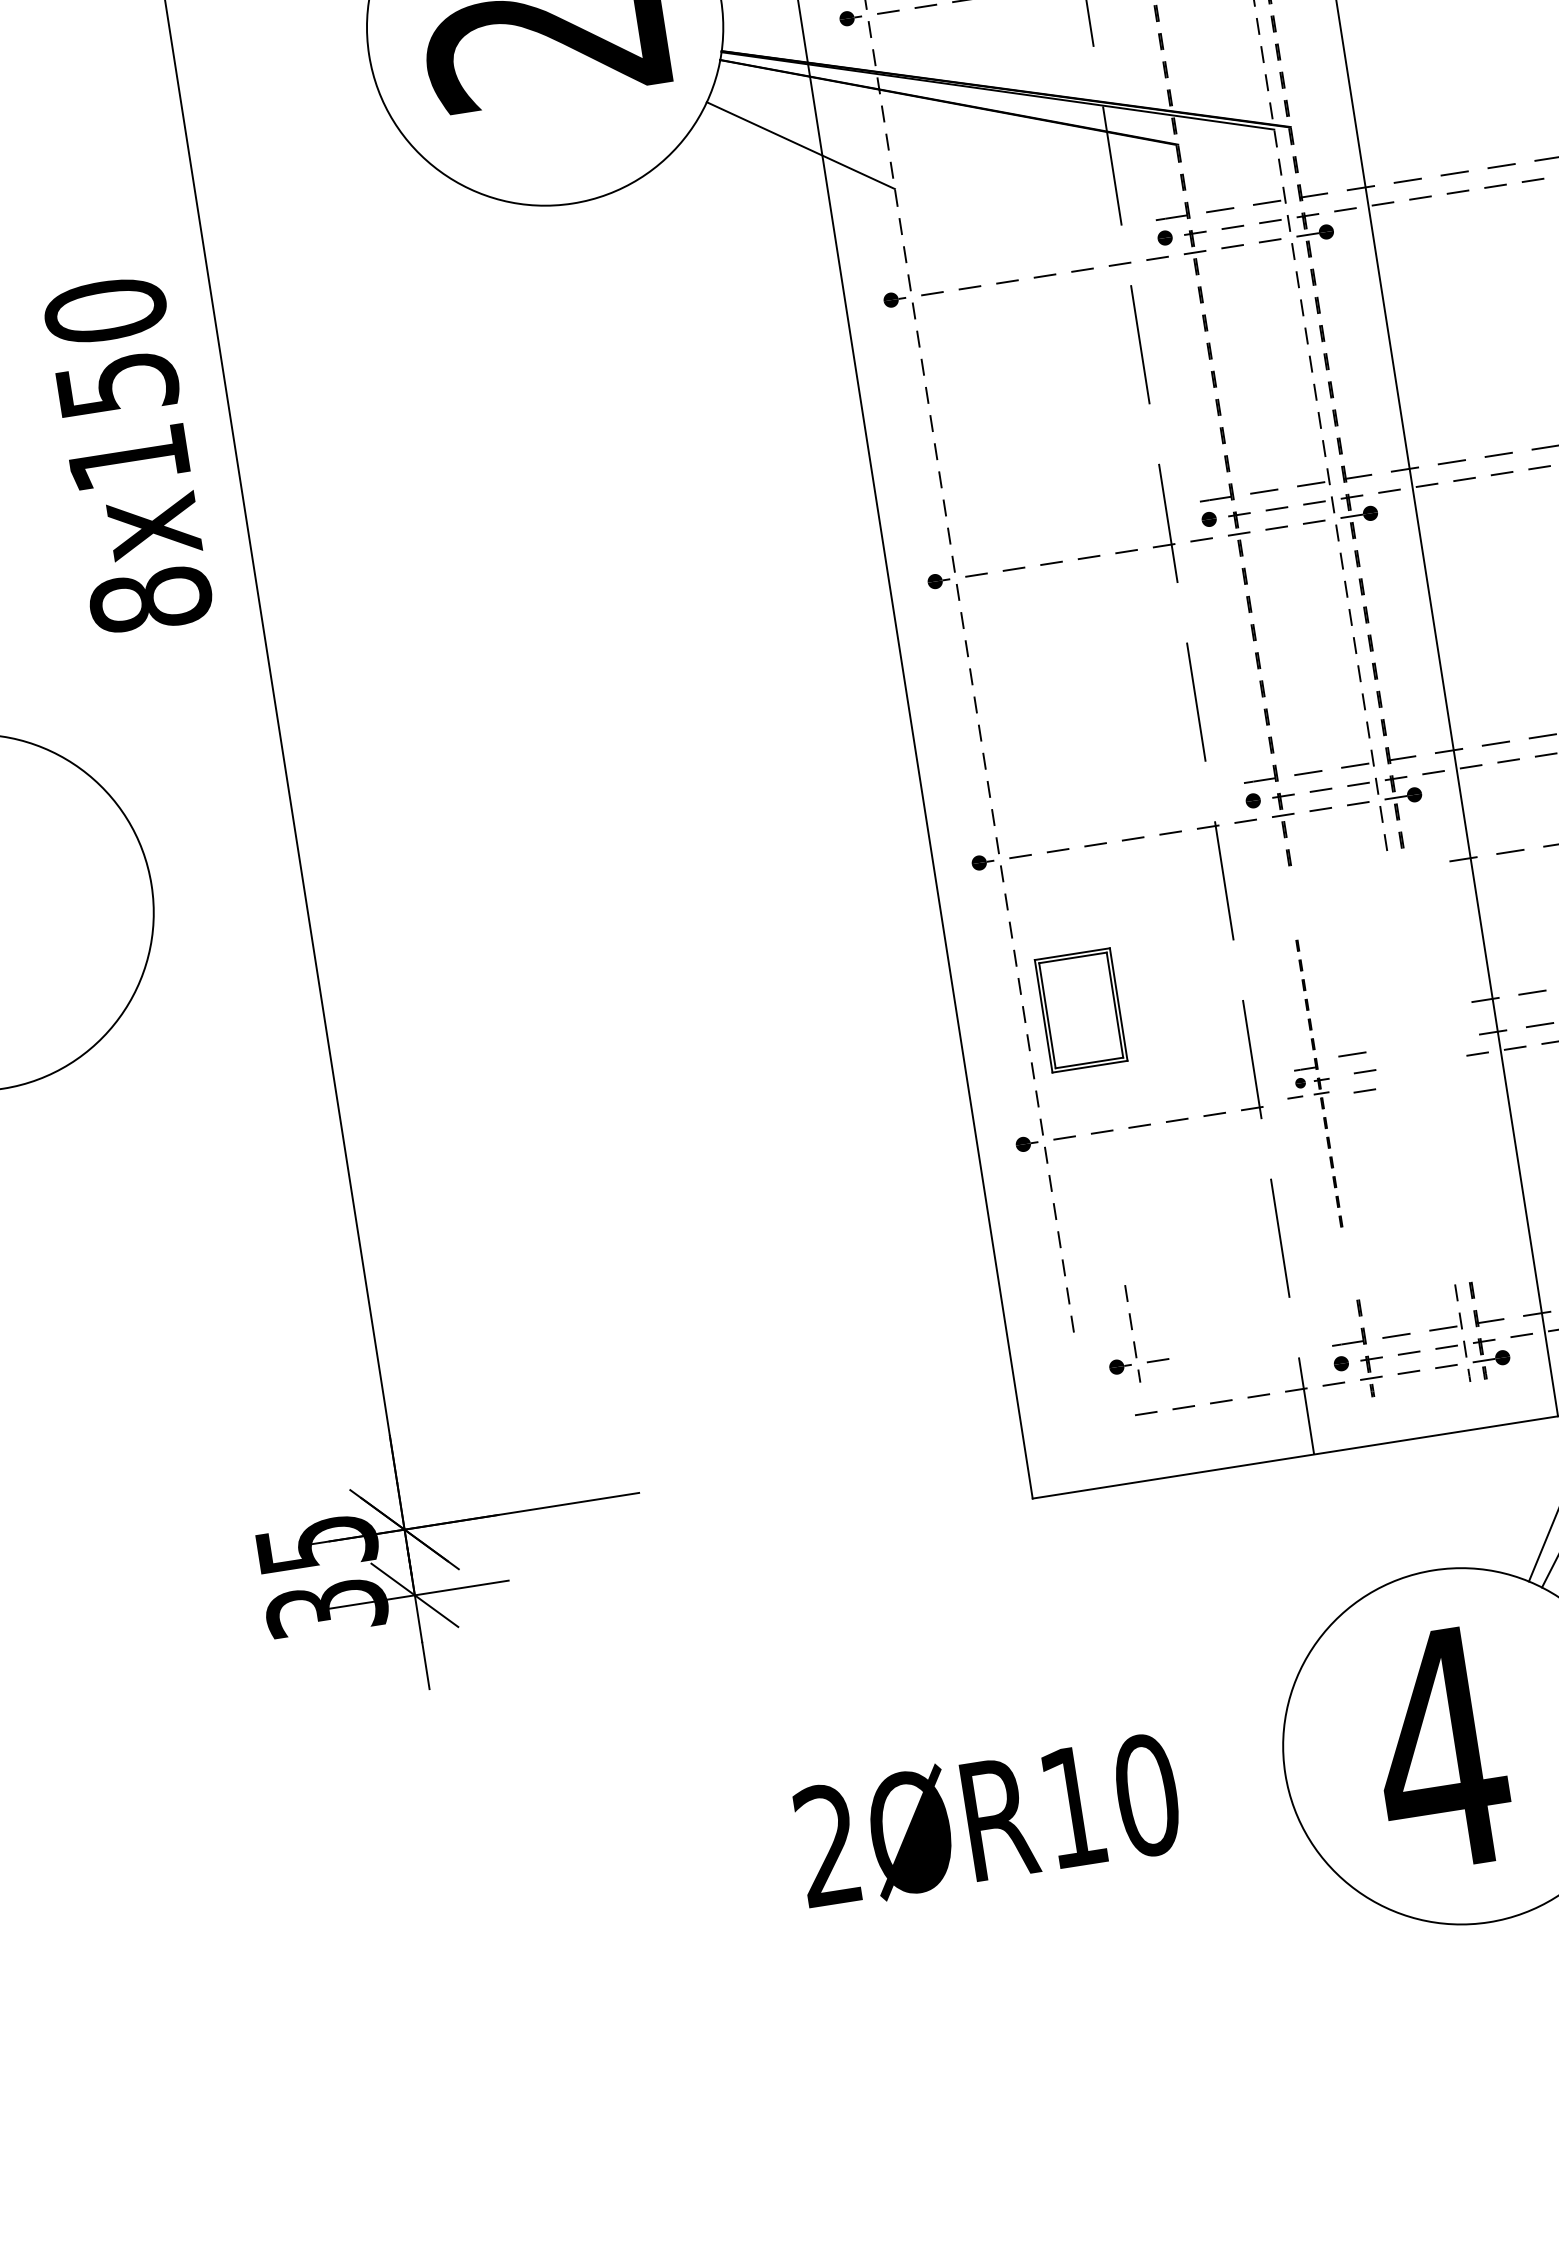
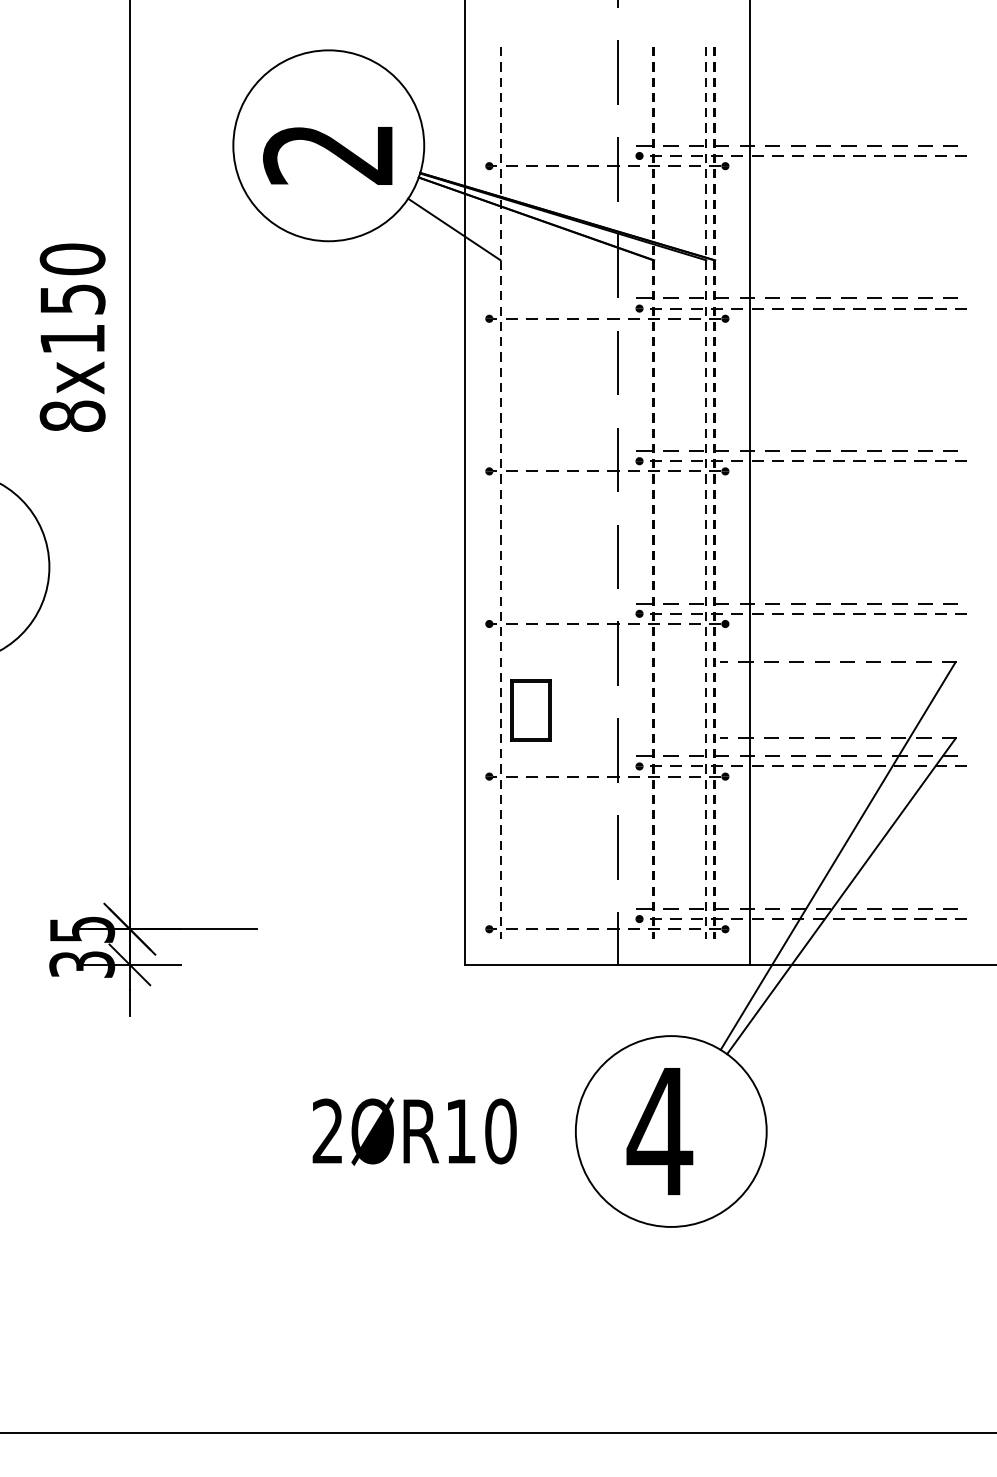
part: (1426, 1065) -> (709, 768), added
part: (1307, 1084) -> (644, 768), size x1.43
part: (1134, 1332) -> (501, 912), moved

